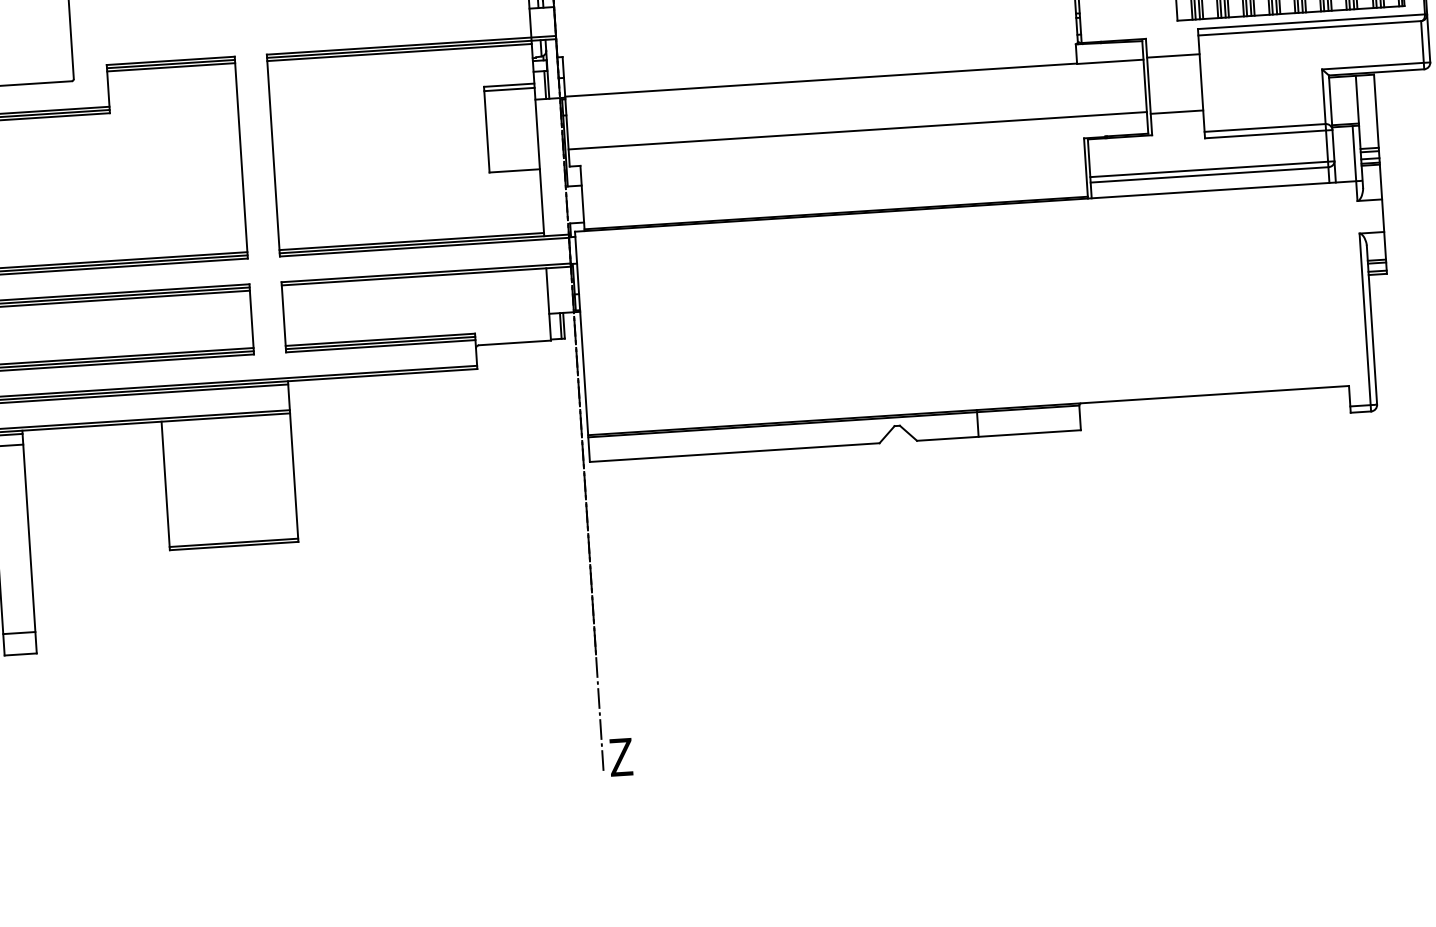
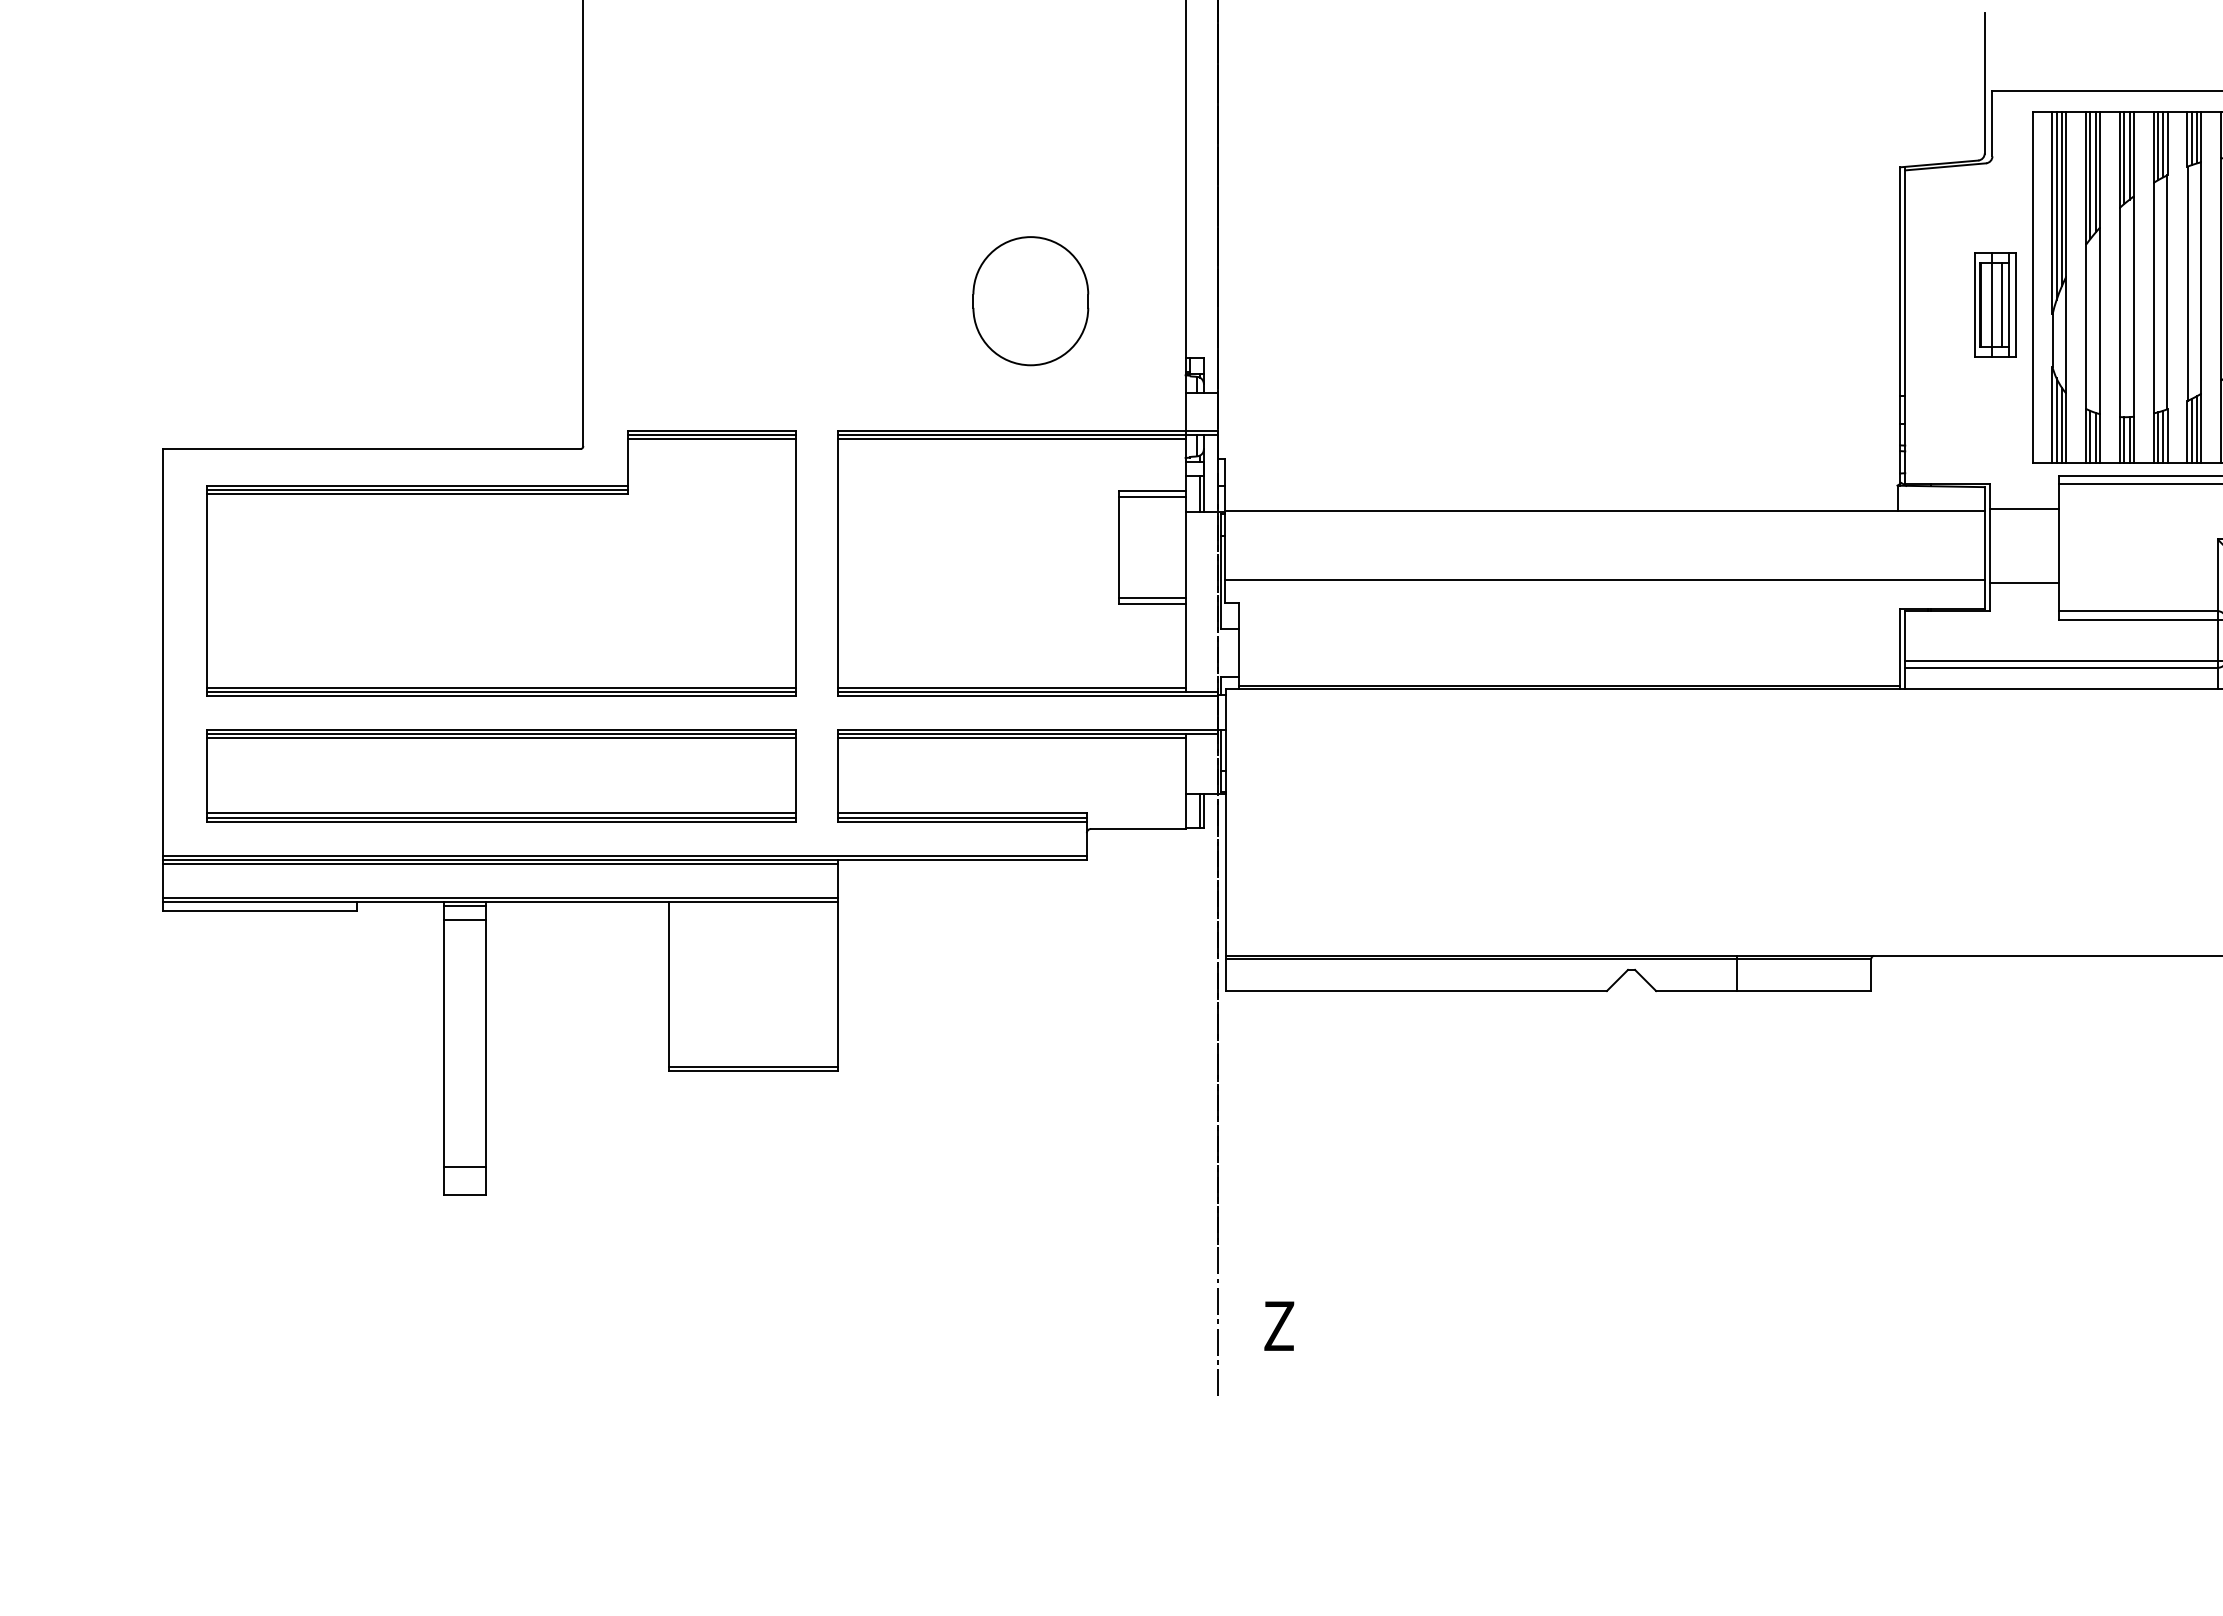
line: (514, 166) -> (1152, 598), added
line: (414, 280) -> (1011, 738), added
text: (621, 756) -> (1279, 1325), moved

